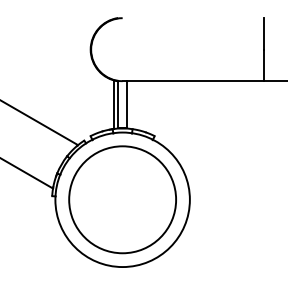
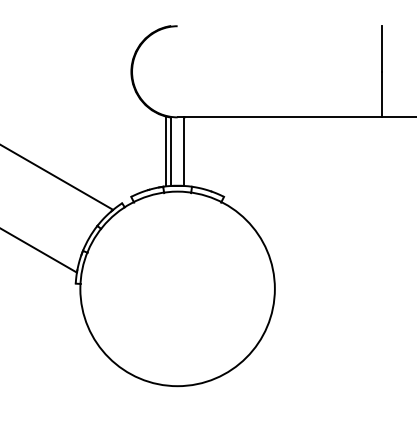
circle: (122, 199) -> (177, 288), removed

